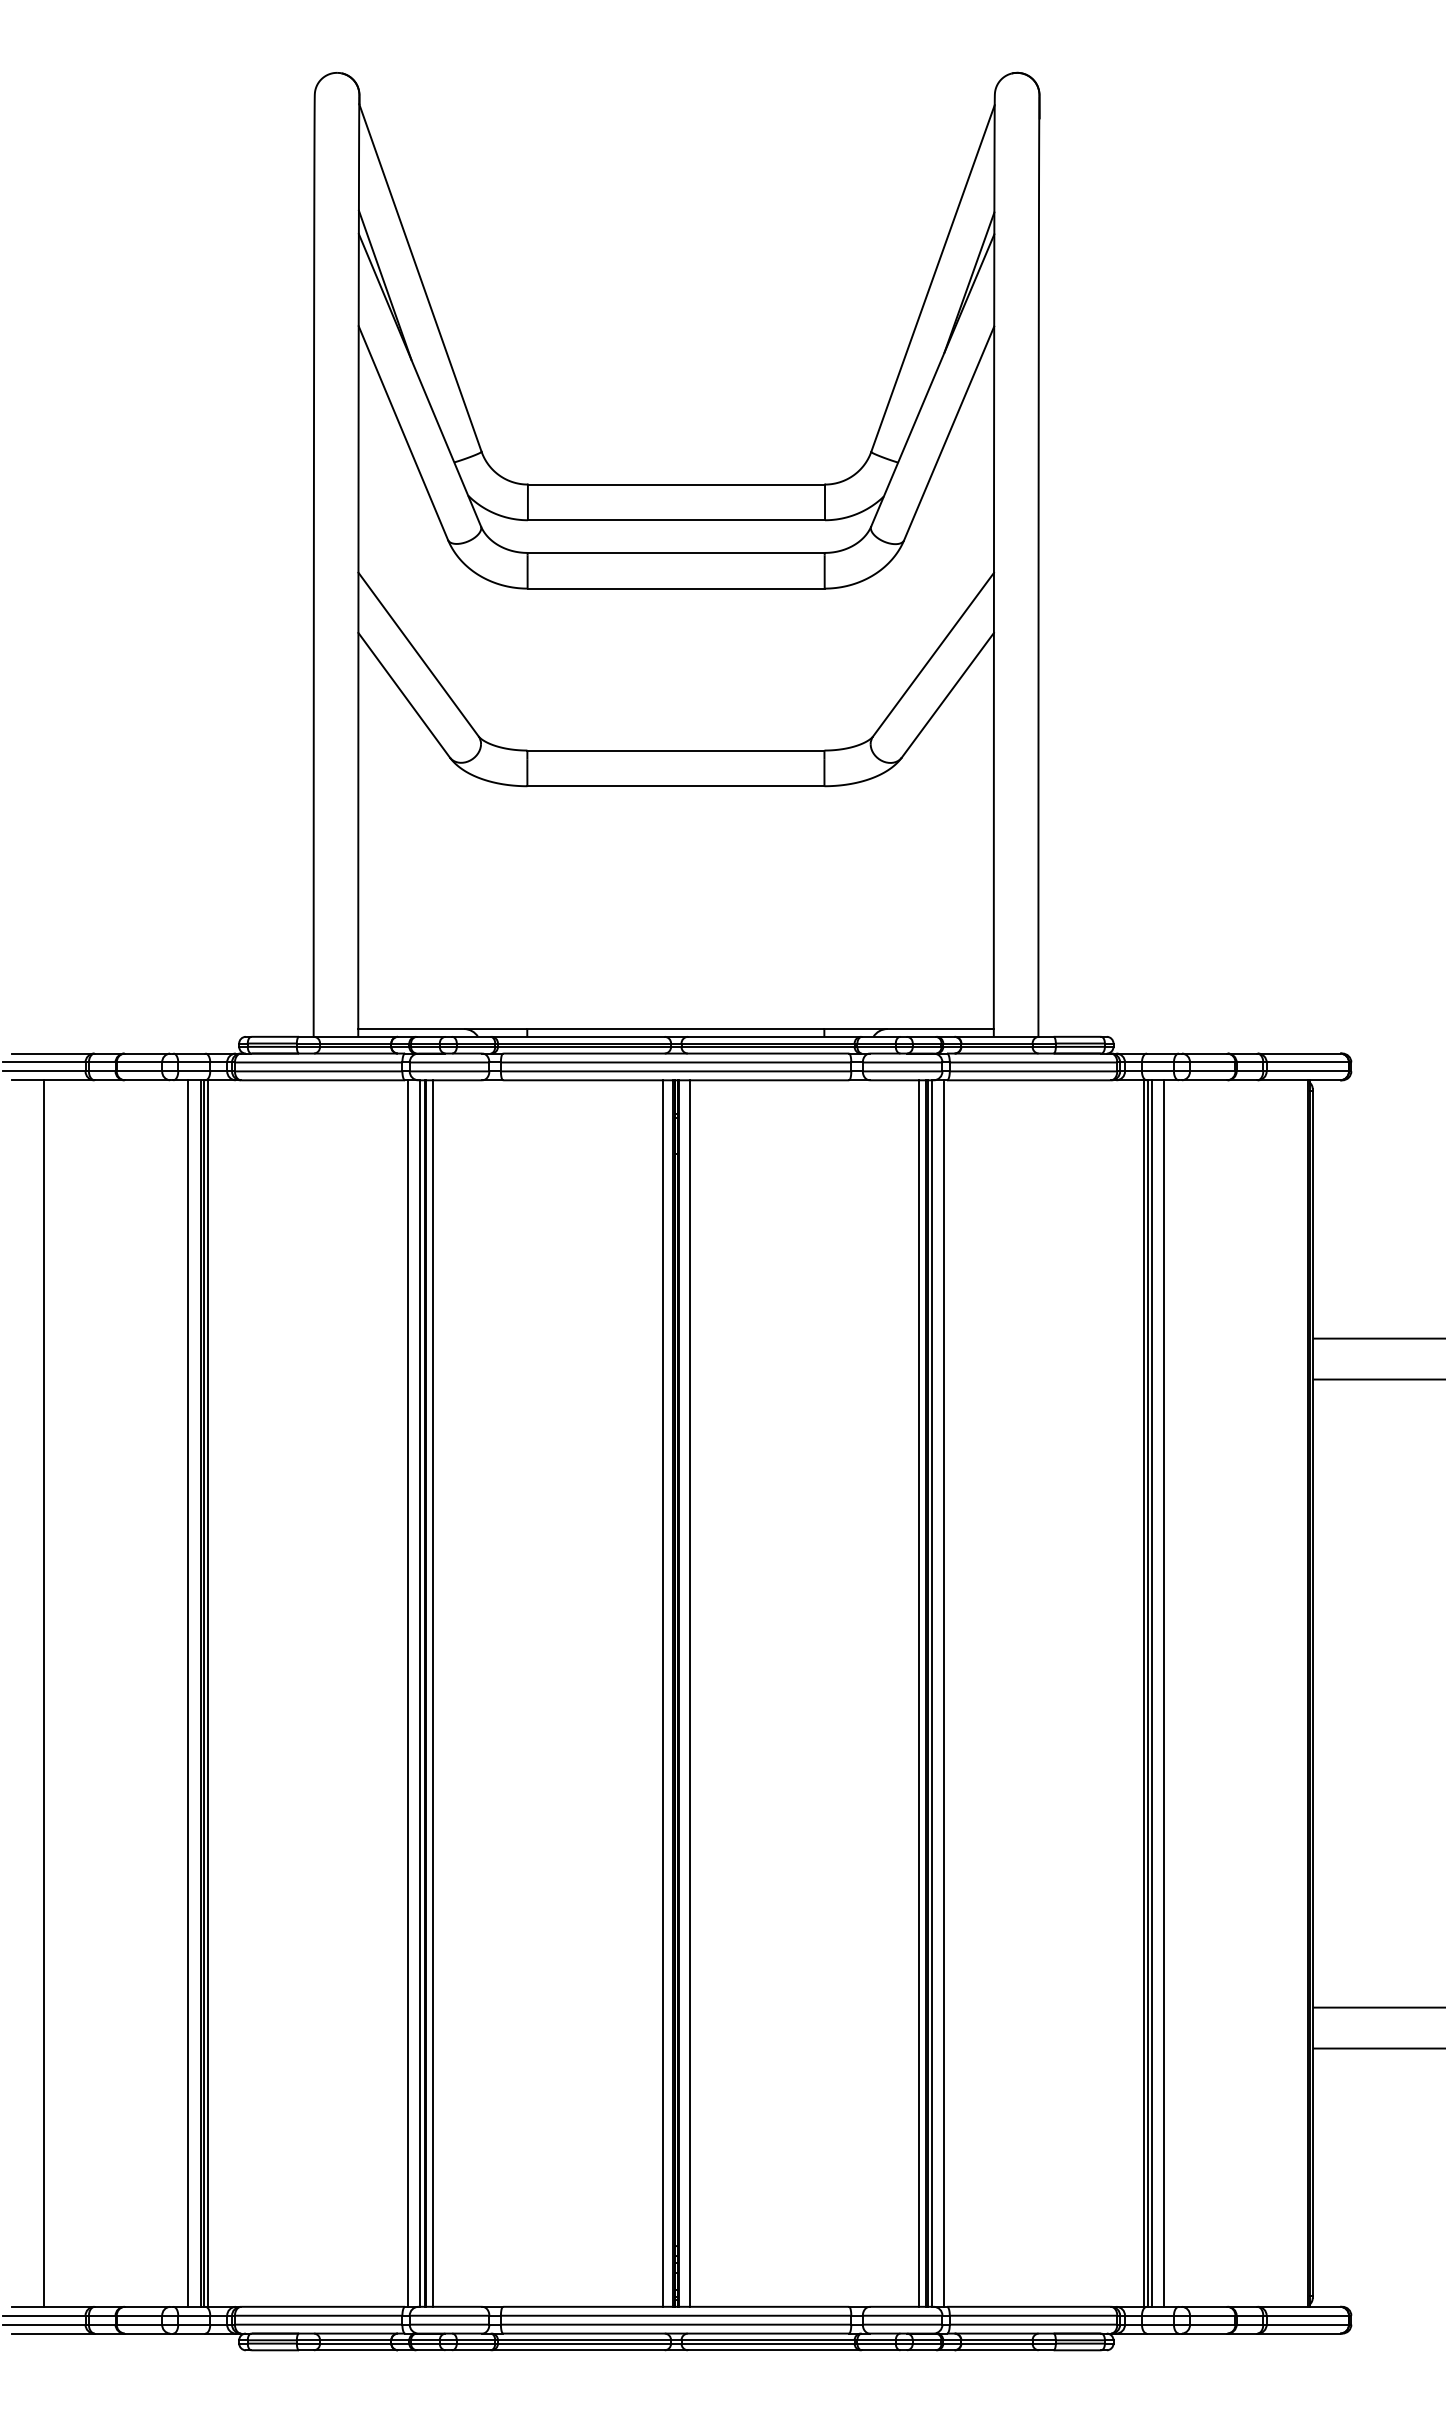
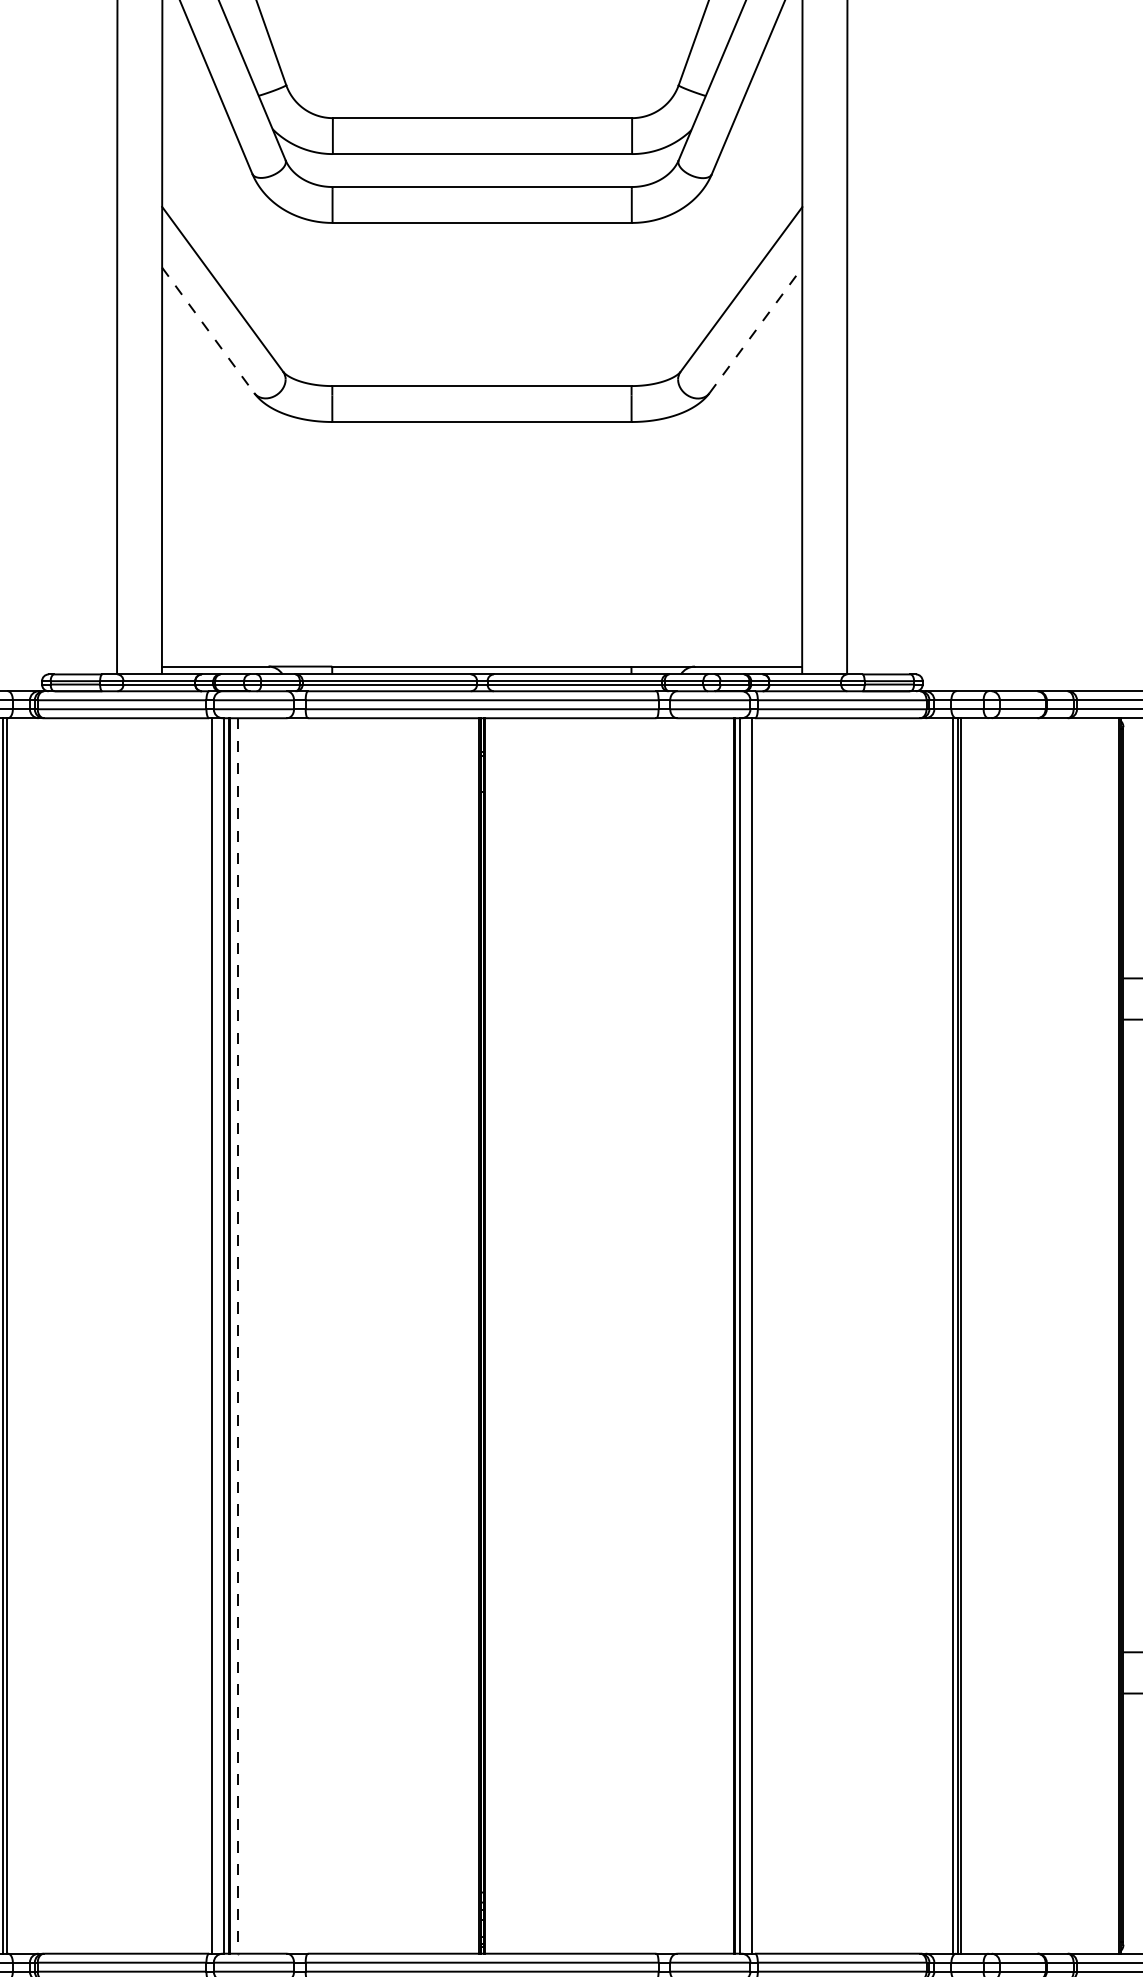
line: (404, 695) -> (208, 330), solid -> dashed
line: (947, 695) -> (755, 330), solid -> dashed
line: (208, 1693) -> (11, 1335), removed
line: (662, 1693) -> (468, 1335), removed
line: (689, 1693) -> (495, 1335), removed
line: (918, 1693) -> (726, 1335), removed
line: (1164, 1693) -> (974, 1335), removed
line: (433, 1694) -> (237, 1336), solid -> dashed

